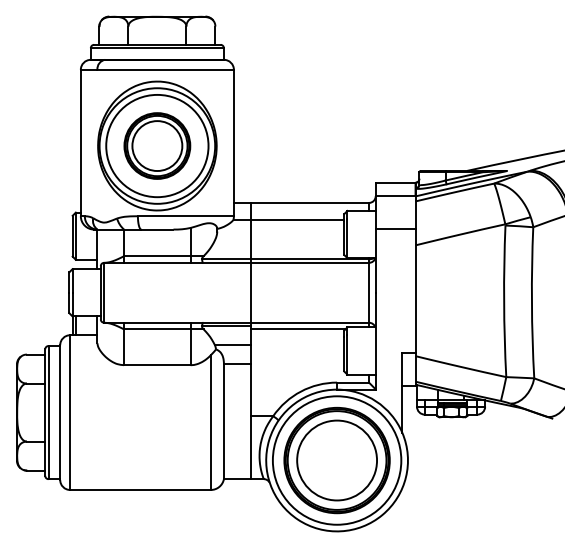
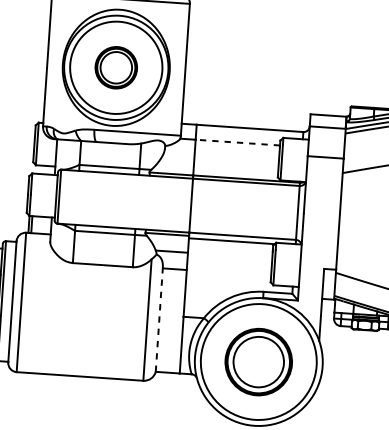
part: (157, 145) -> (116, 67), size x0.7
line: (297, 219) -> (237, 142), solid -> dashed
line: (223, 421) -> (158, 319), solid -> dashed
part: (336, 460) -> (258, 361), size x0.7

